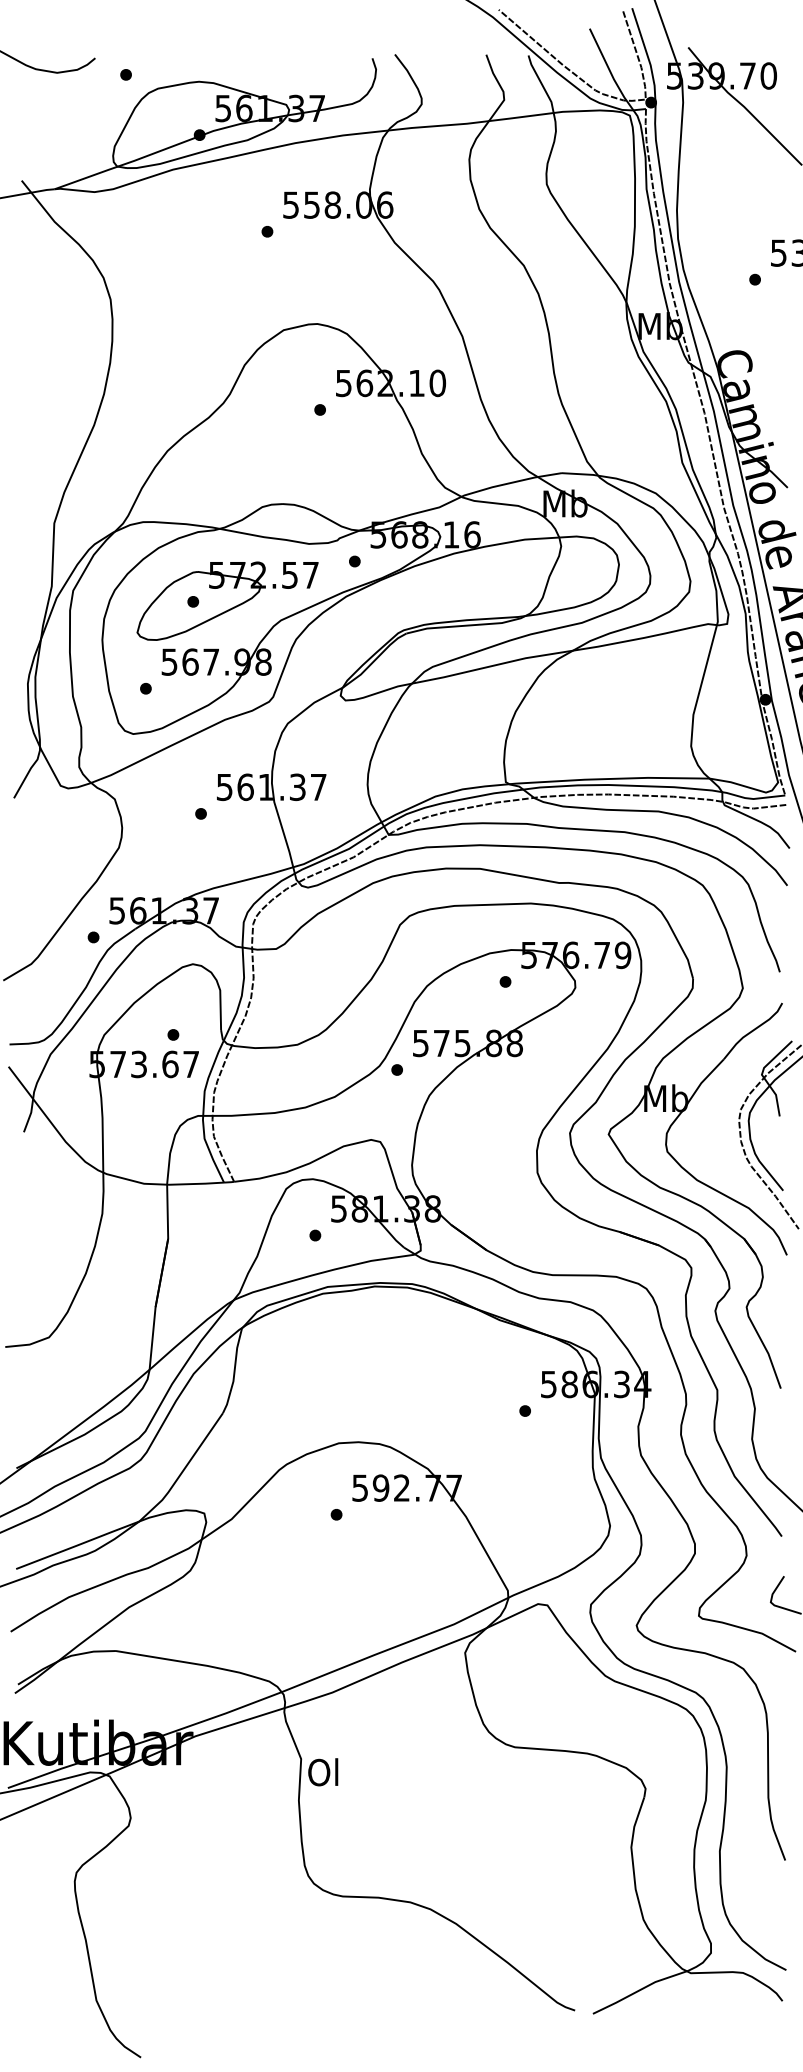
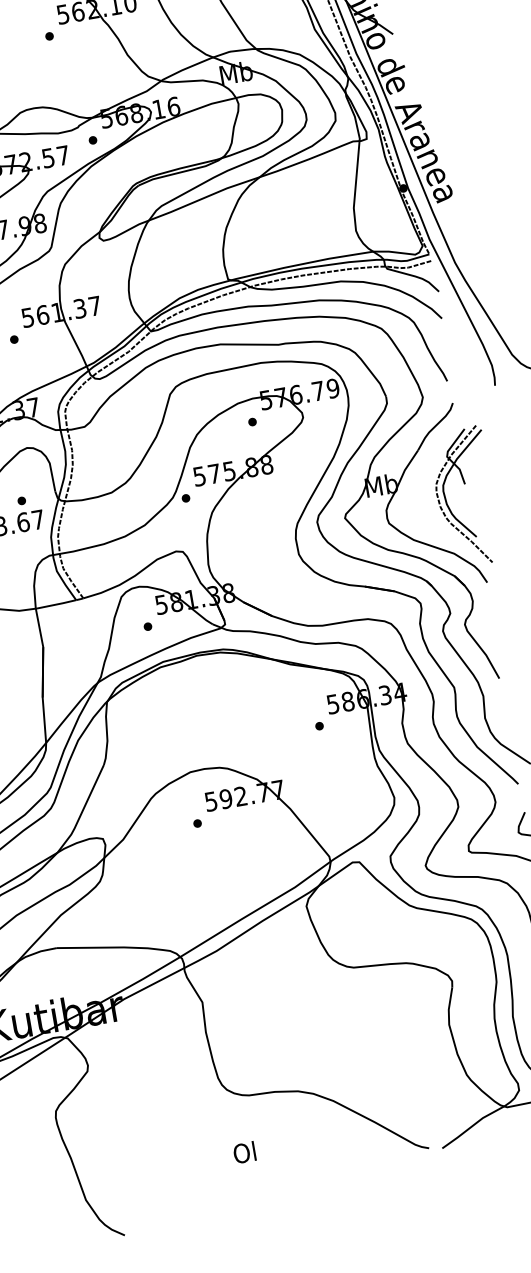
text: (323, 1772) -> (244, 1152), moved

